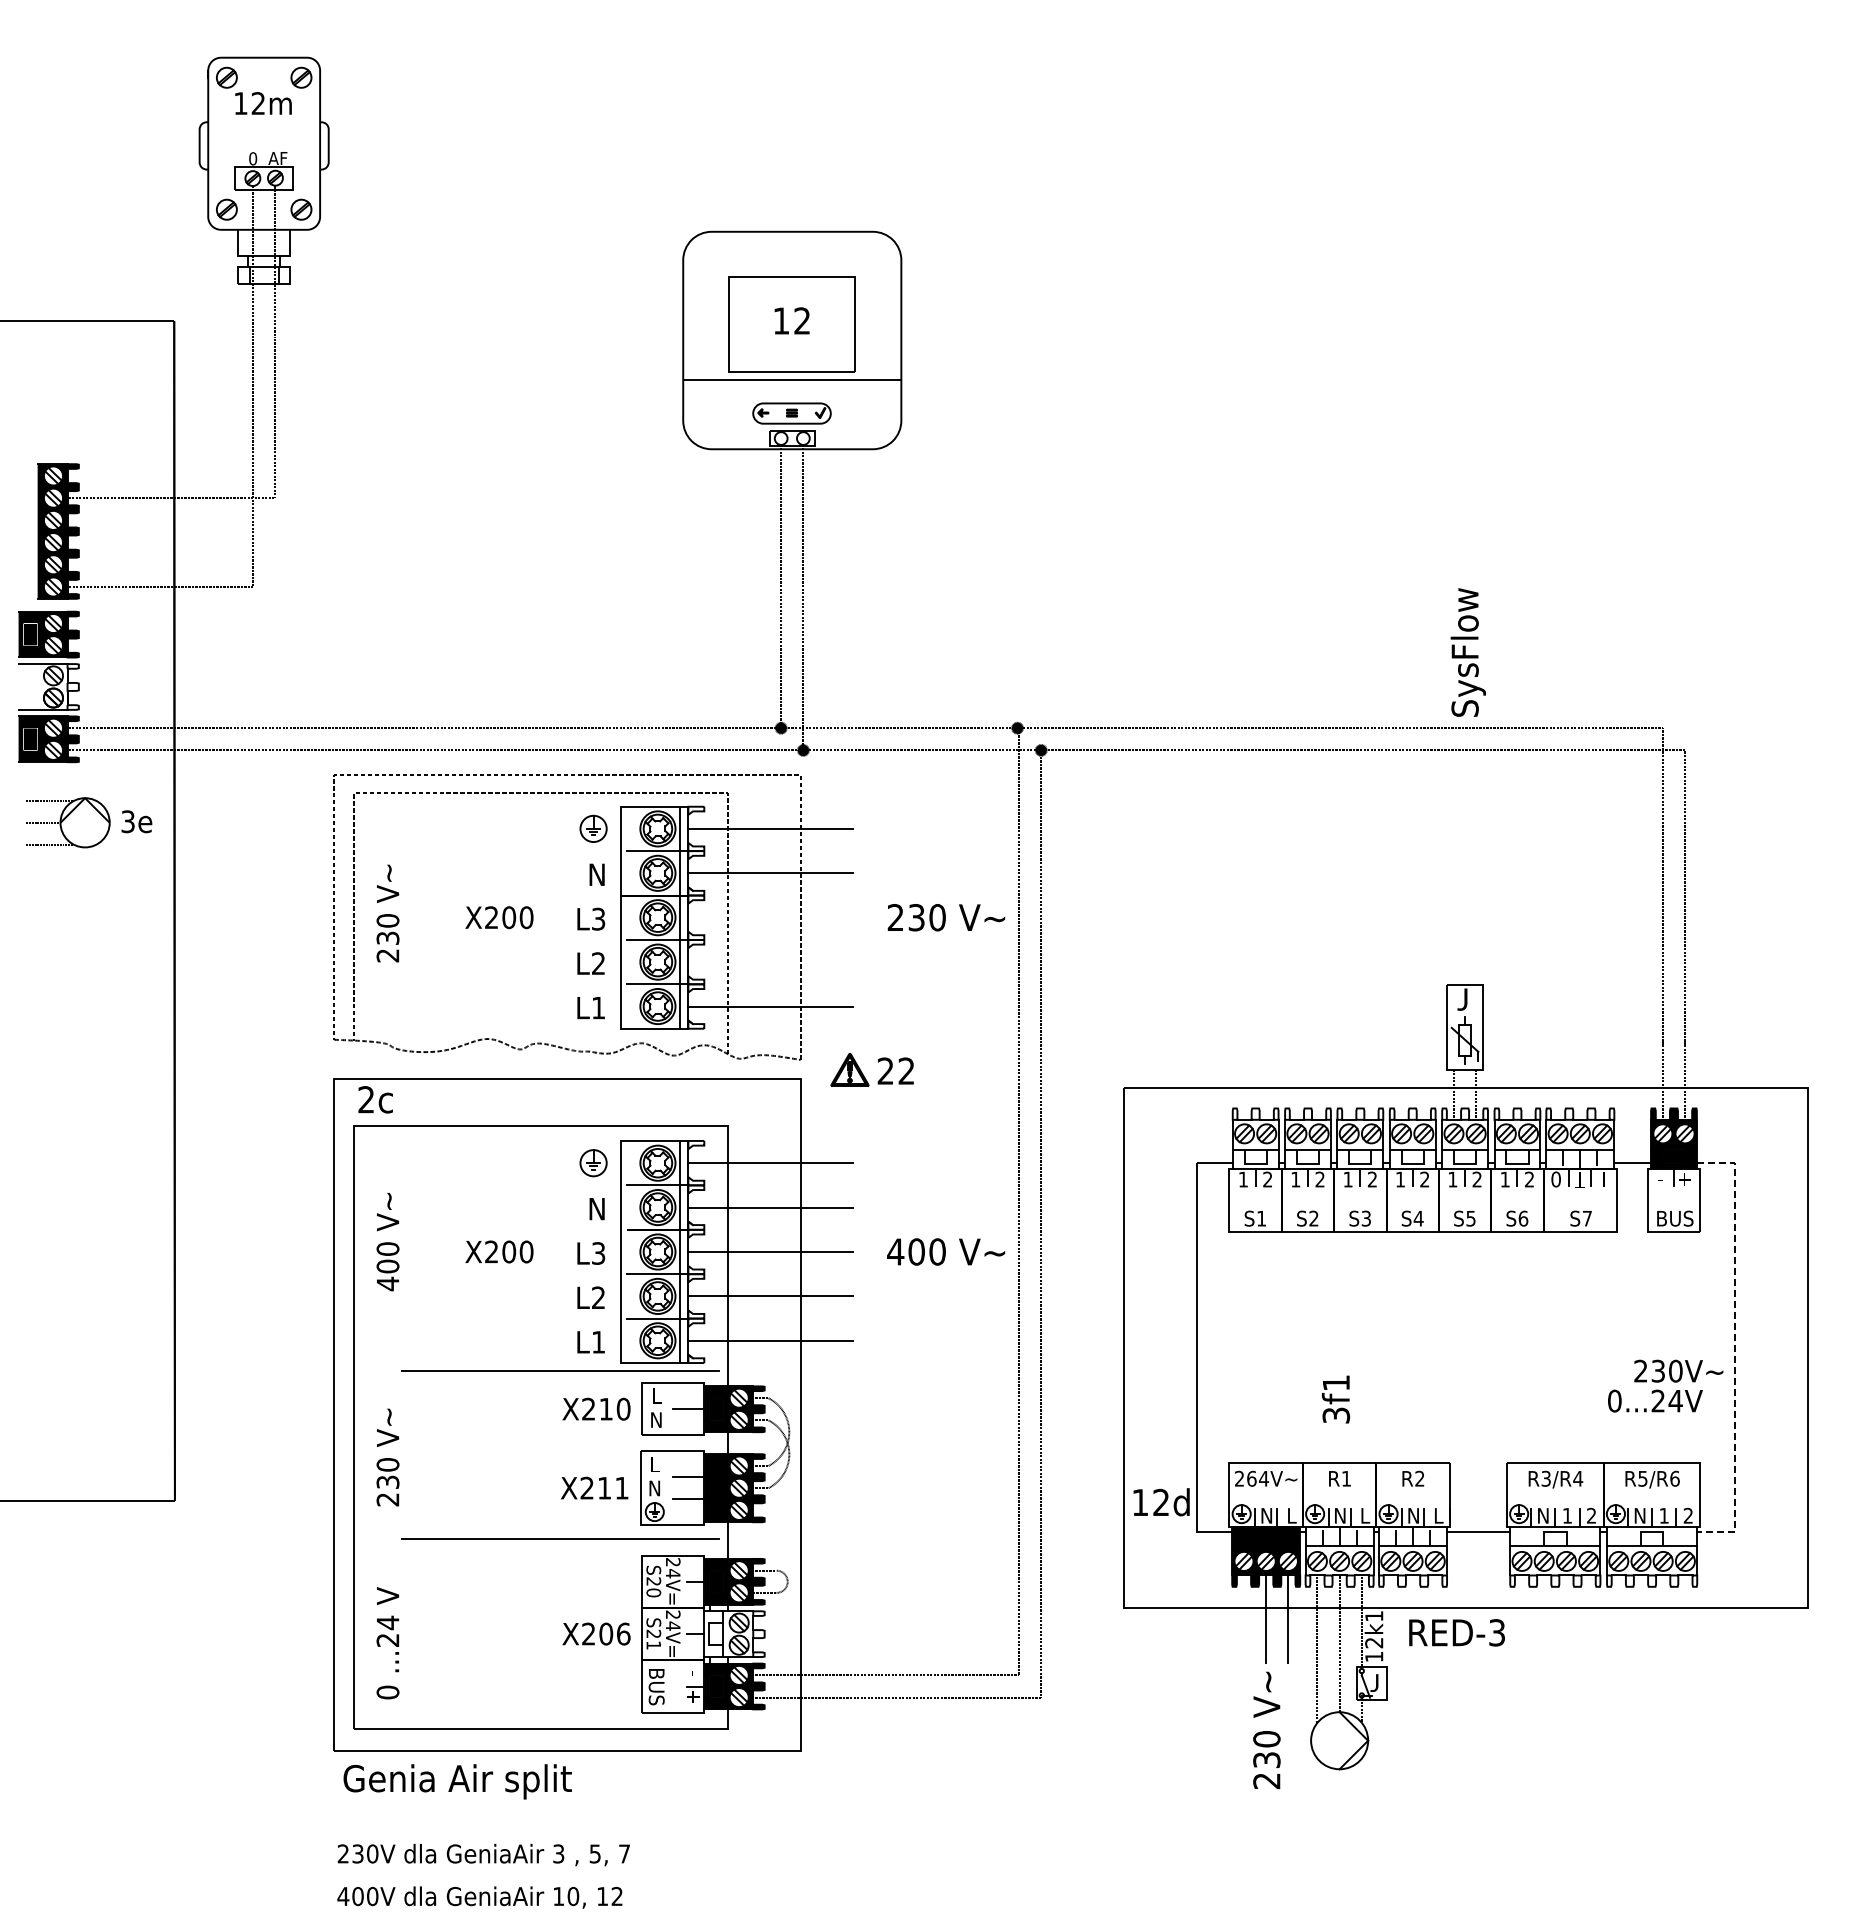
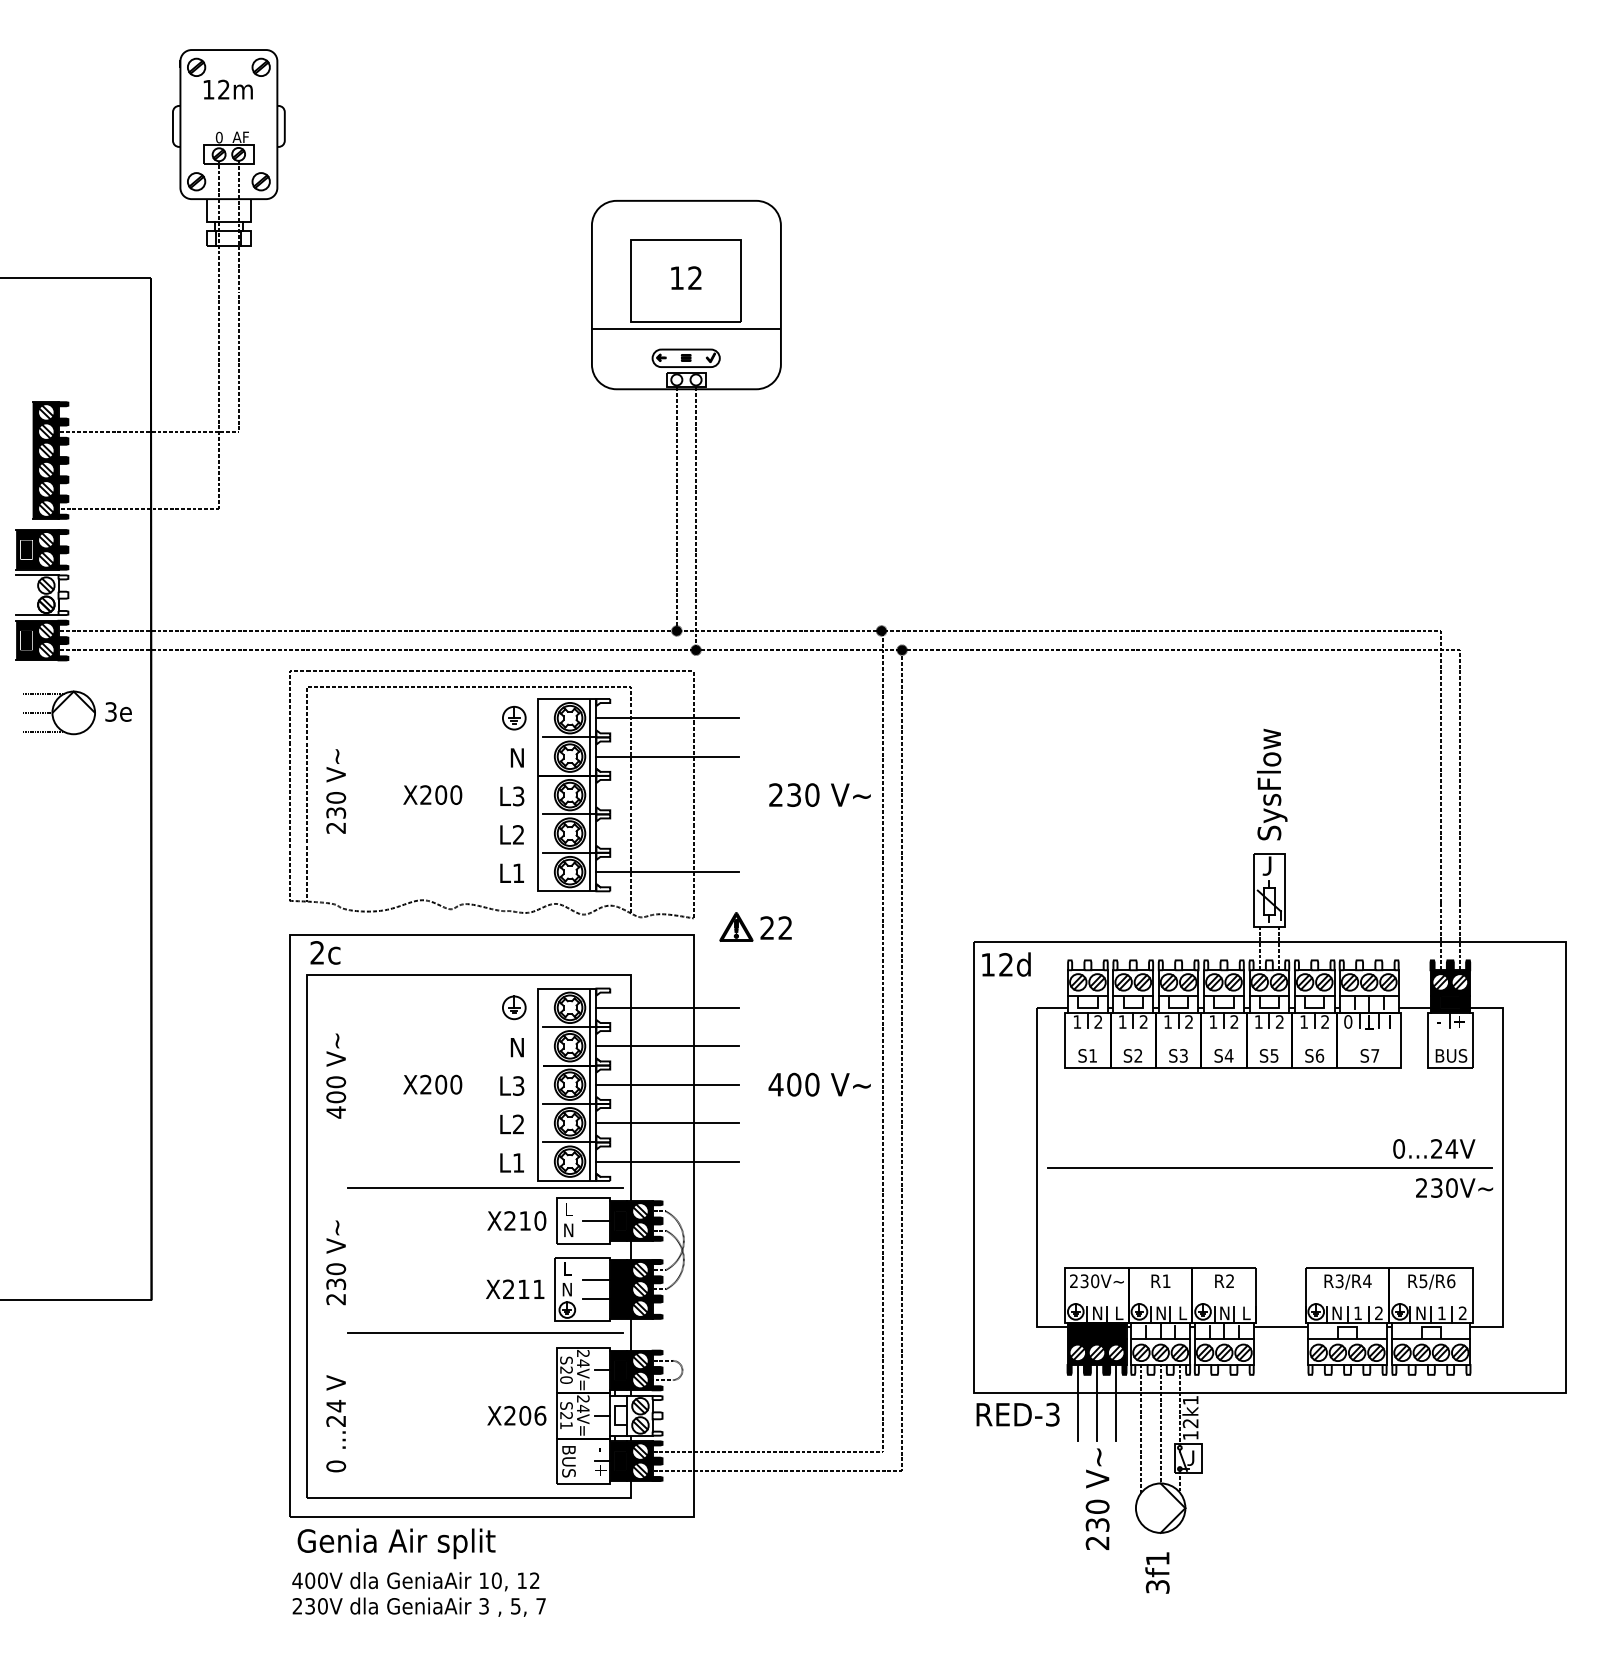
text: (1467, 652) -> (1271, 784), moved
line: (1465, 1347) -> (1269, 1167), added
line: (1735, 1347) -> (1503, 1167), dashed -> solid
text: (1335, 1399) -> (1157, 1572), moved
text: (1655, 1400) -> (1434, 1148), moved
text: (1258, 1478) -> (1090, 1280), 264V~ -> 230V~
text: (1161, 1502) -> (1006, 964), moved
line: (1243, 1619) -> (1077, 1403), added
text: (1456, 1632) -> (1017, 1414), moved
text: (479, 1897) -> (415, 1581), moved

